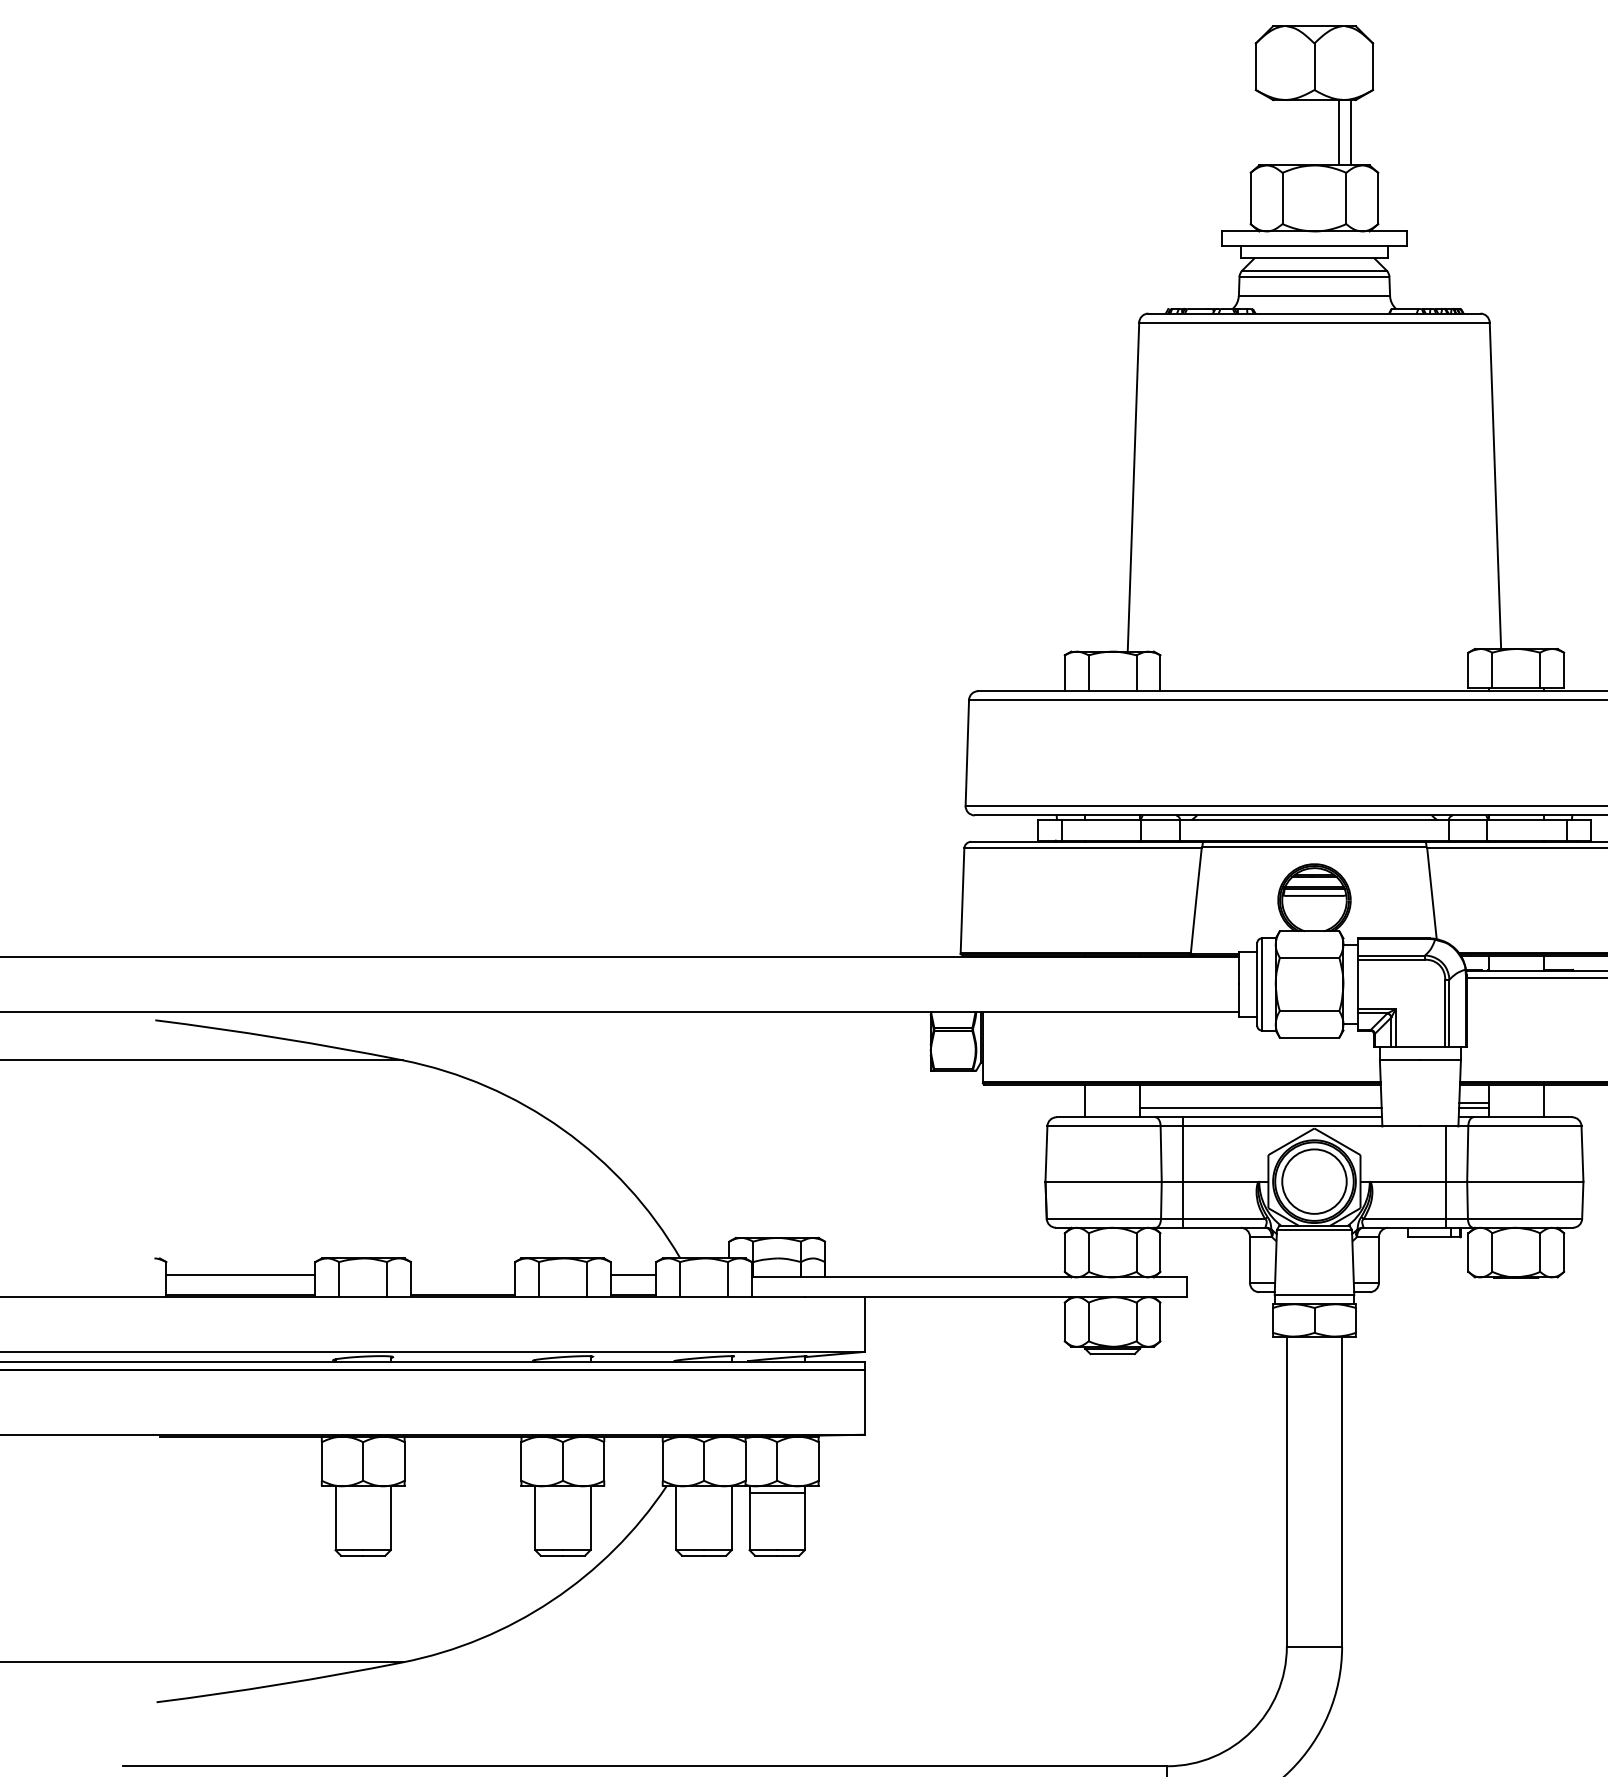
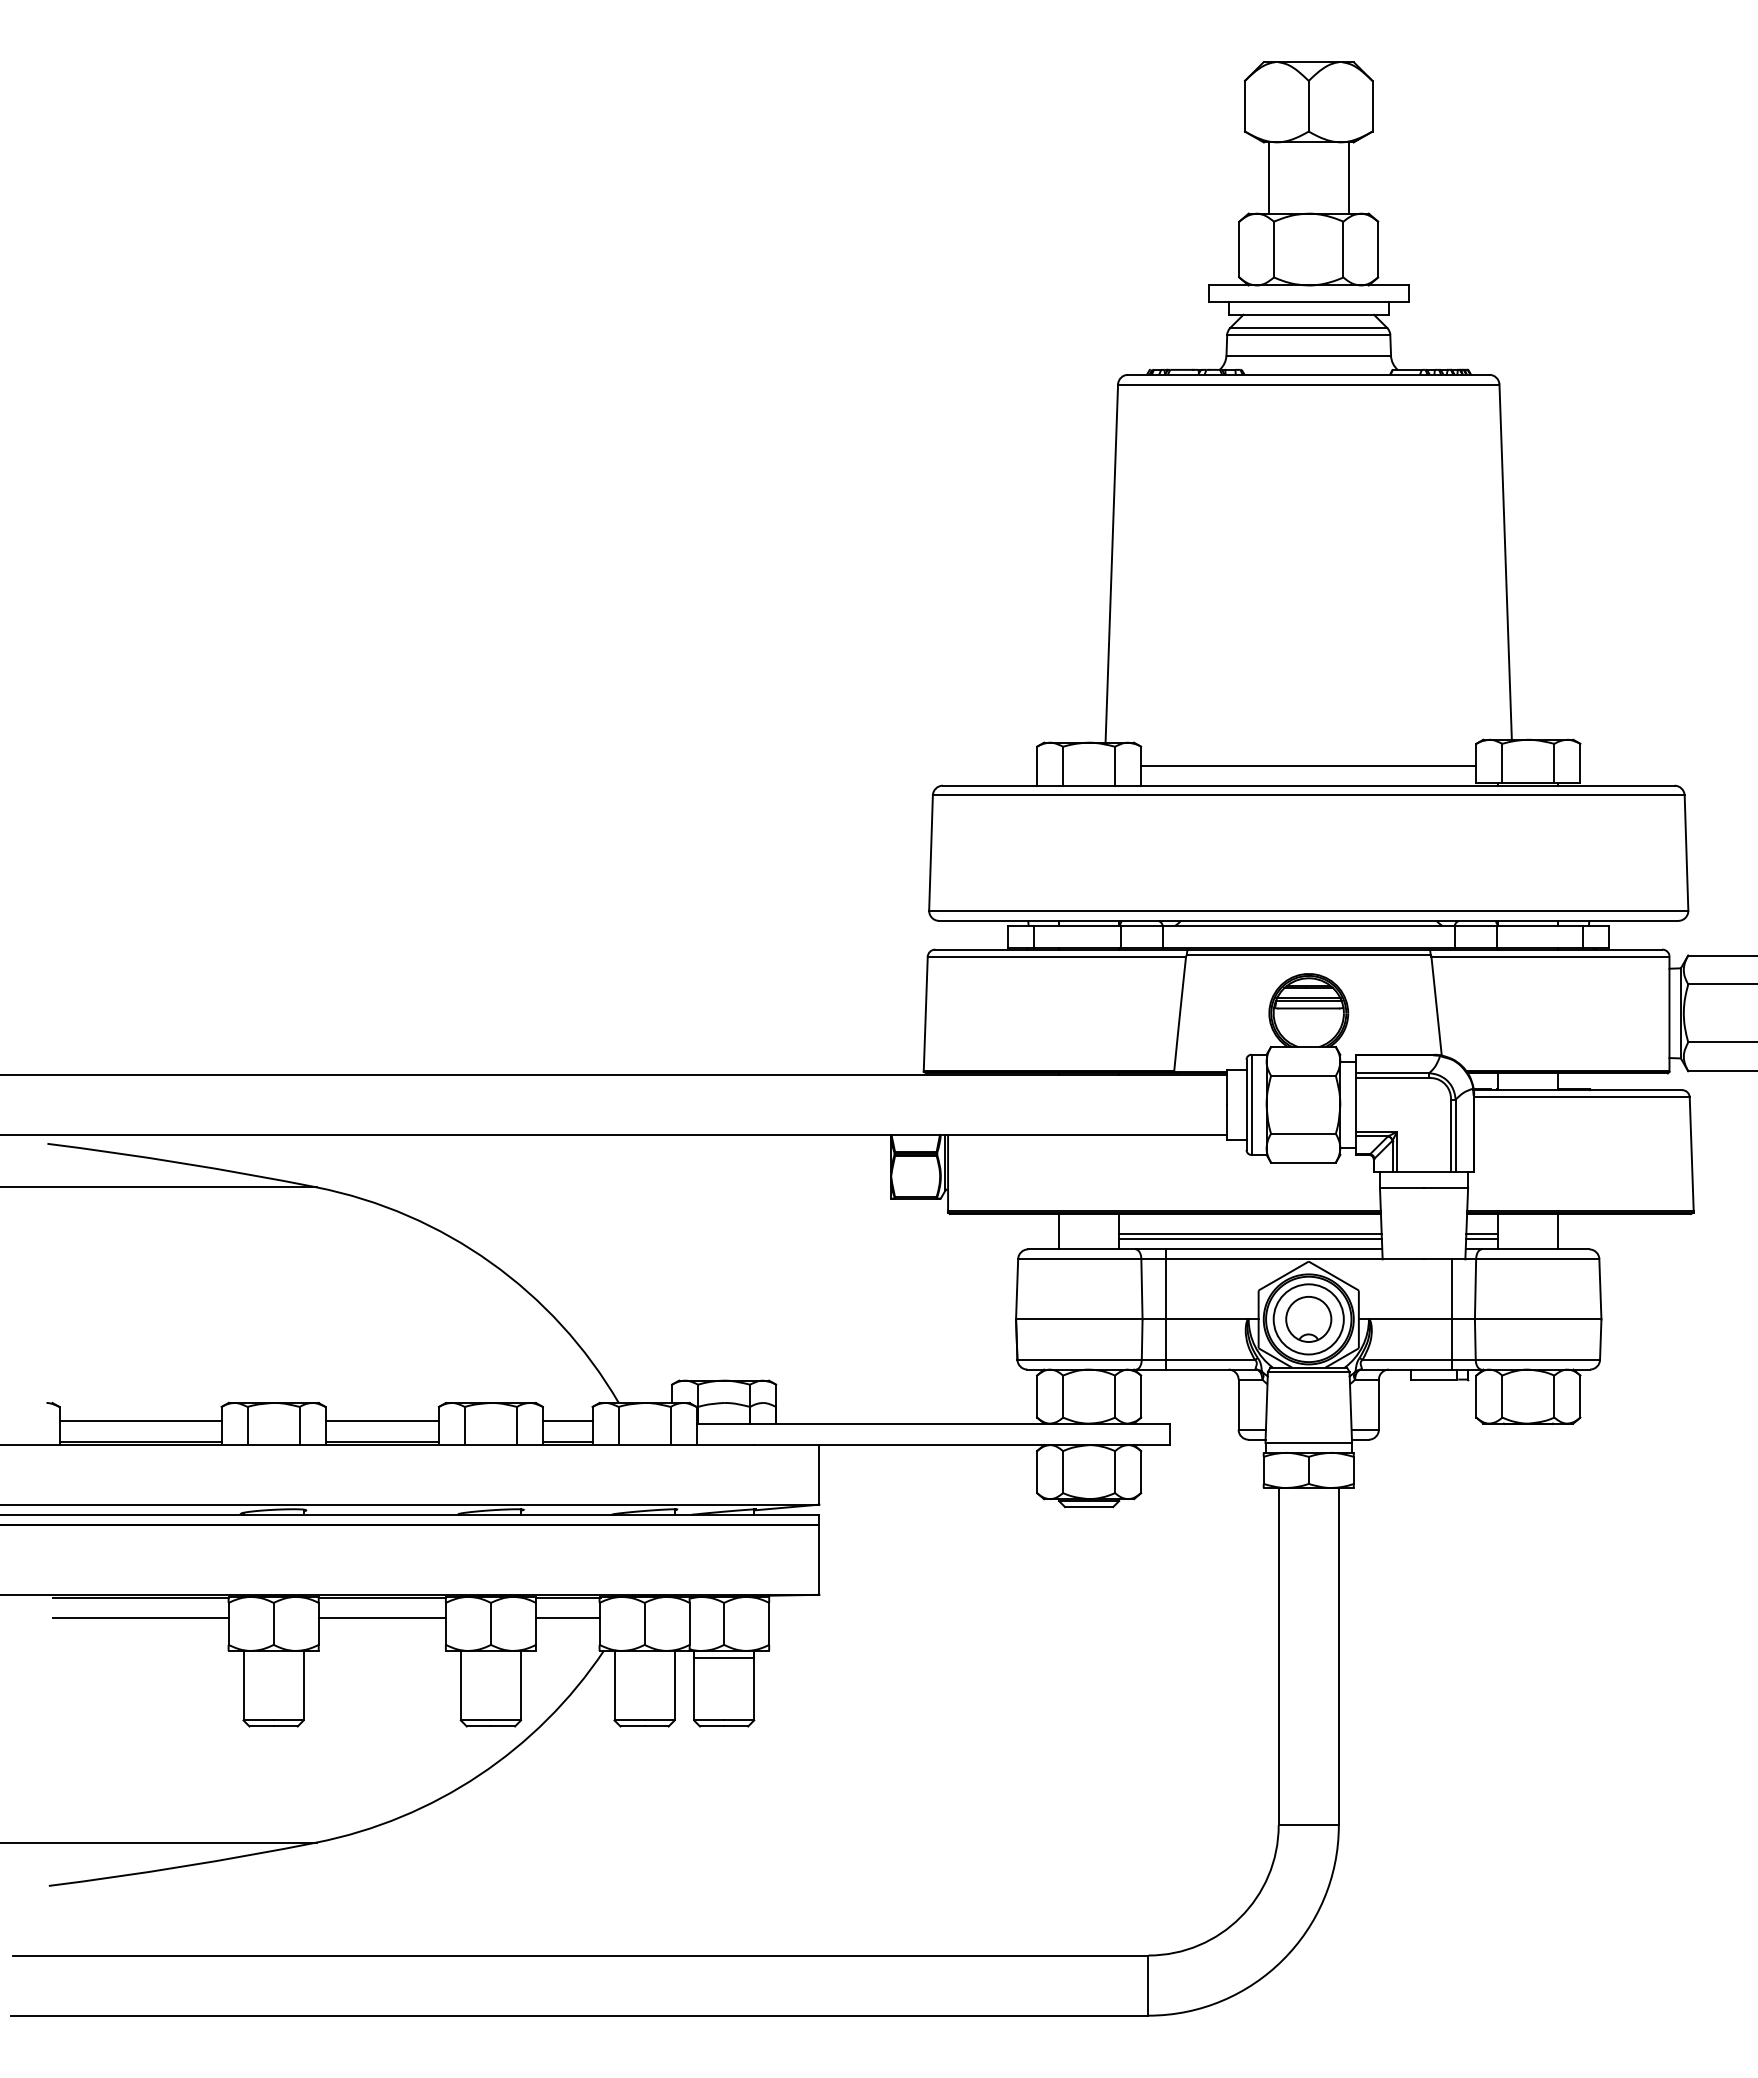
line: (1339, 132) -> (1268, 177), moved
line: (1314, 673) -> (1308, 766), added
line: (1260, 1103) -> (1250, 1234), added
part: (1314, 1181) -> (1308, 1319), added
line: (462, 1274) -> (381, 1420), added
line: (240, 1456) -> (140, 1618), added
line: (462, 1456) -> (381, 1618), added
line: (633, 1456) -> (567, 1618), added

